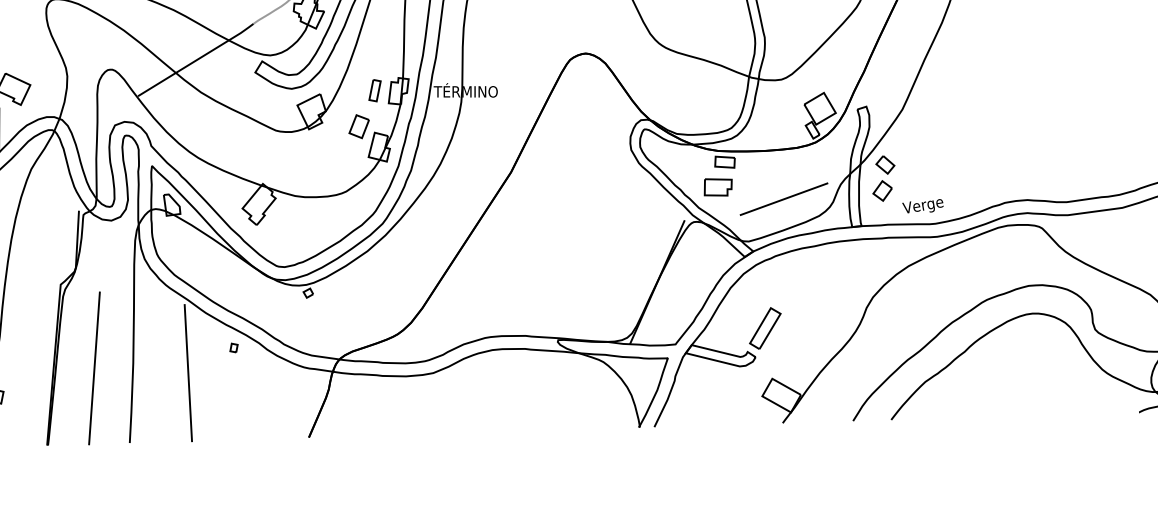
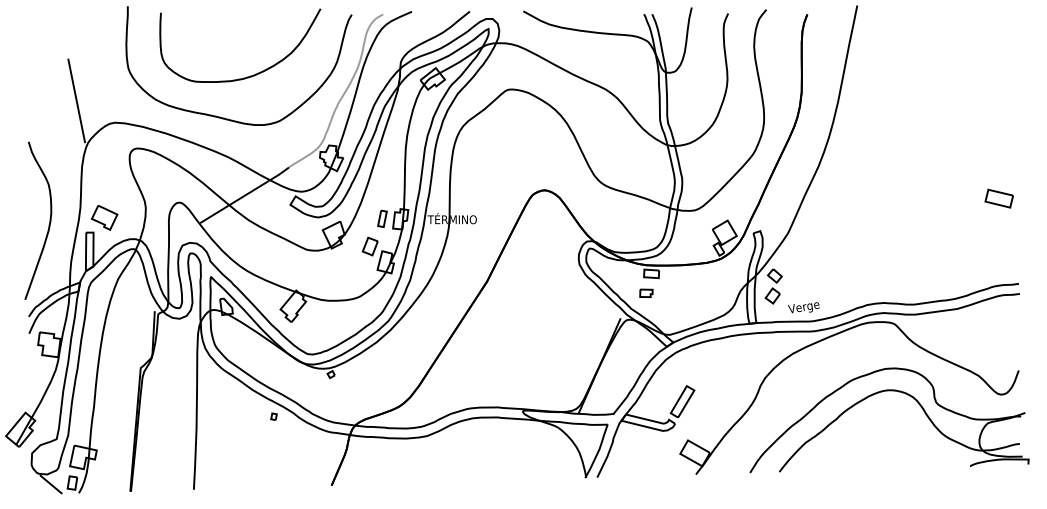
part: (718, 187) -> (646, 293), size x0.6
line: (783, 199) -> (696, 302), removed
line: (94, 368) -> (166, 432), removed
line: (187, 372) -> (238, 435), removed

